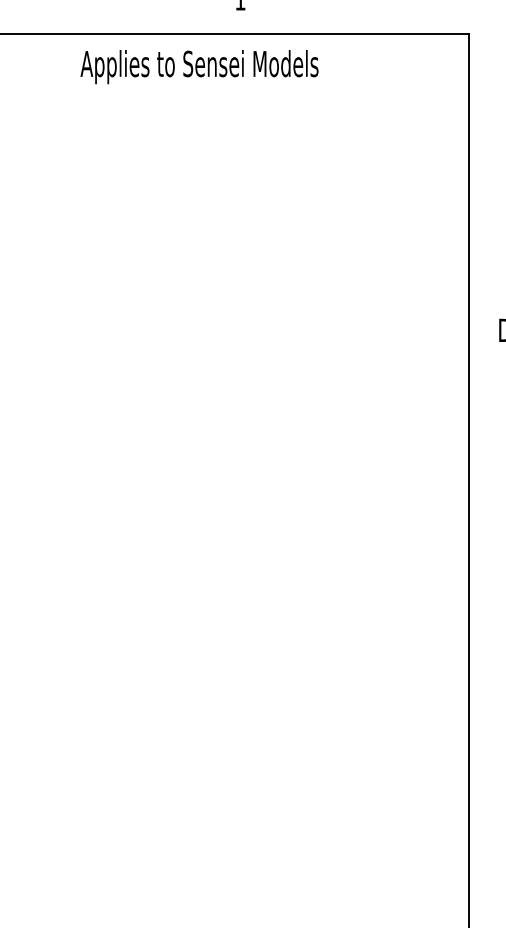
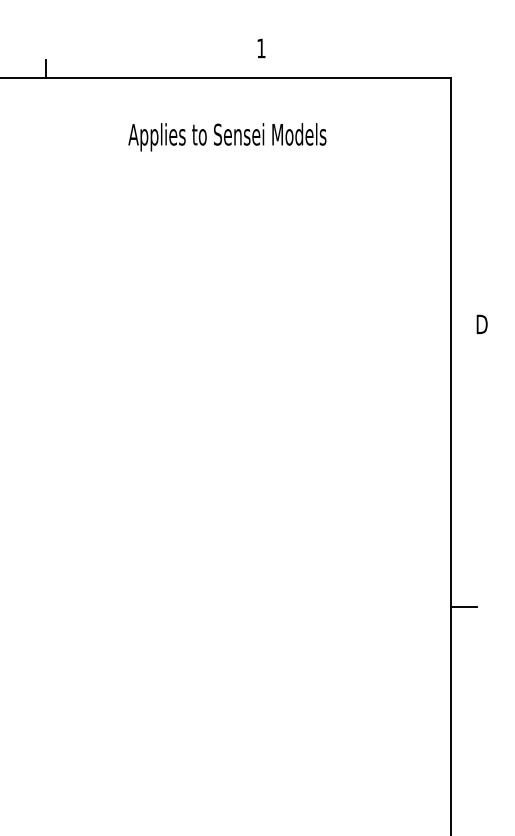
text: (199, 67) -> (227, 137), moved
line: (484, 669) -> (464, 606), added

